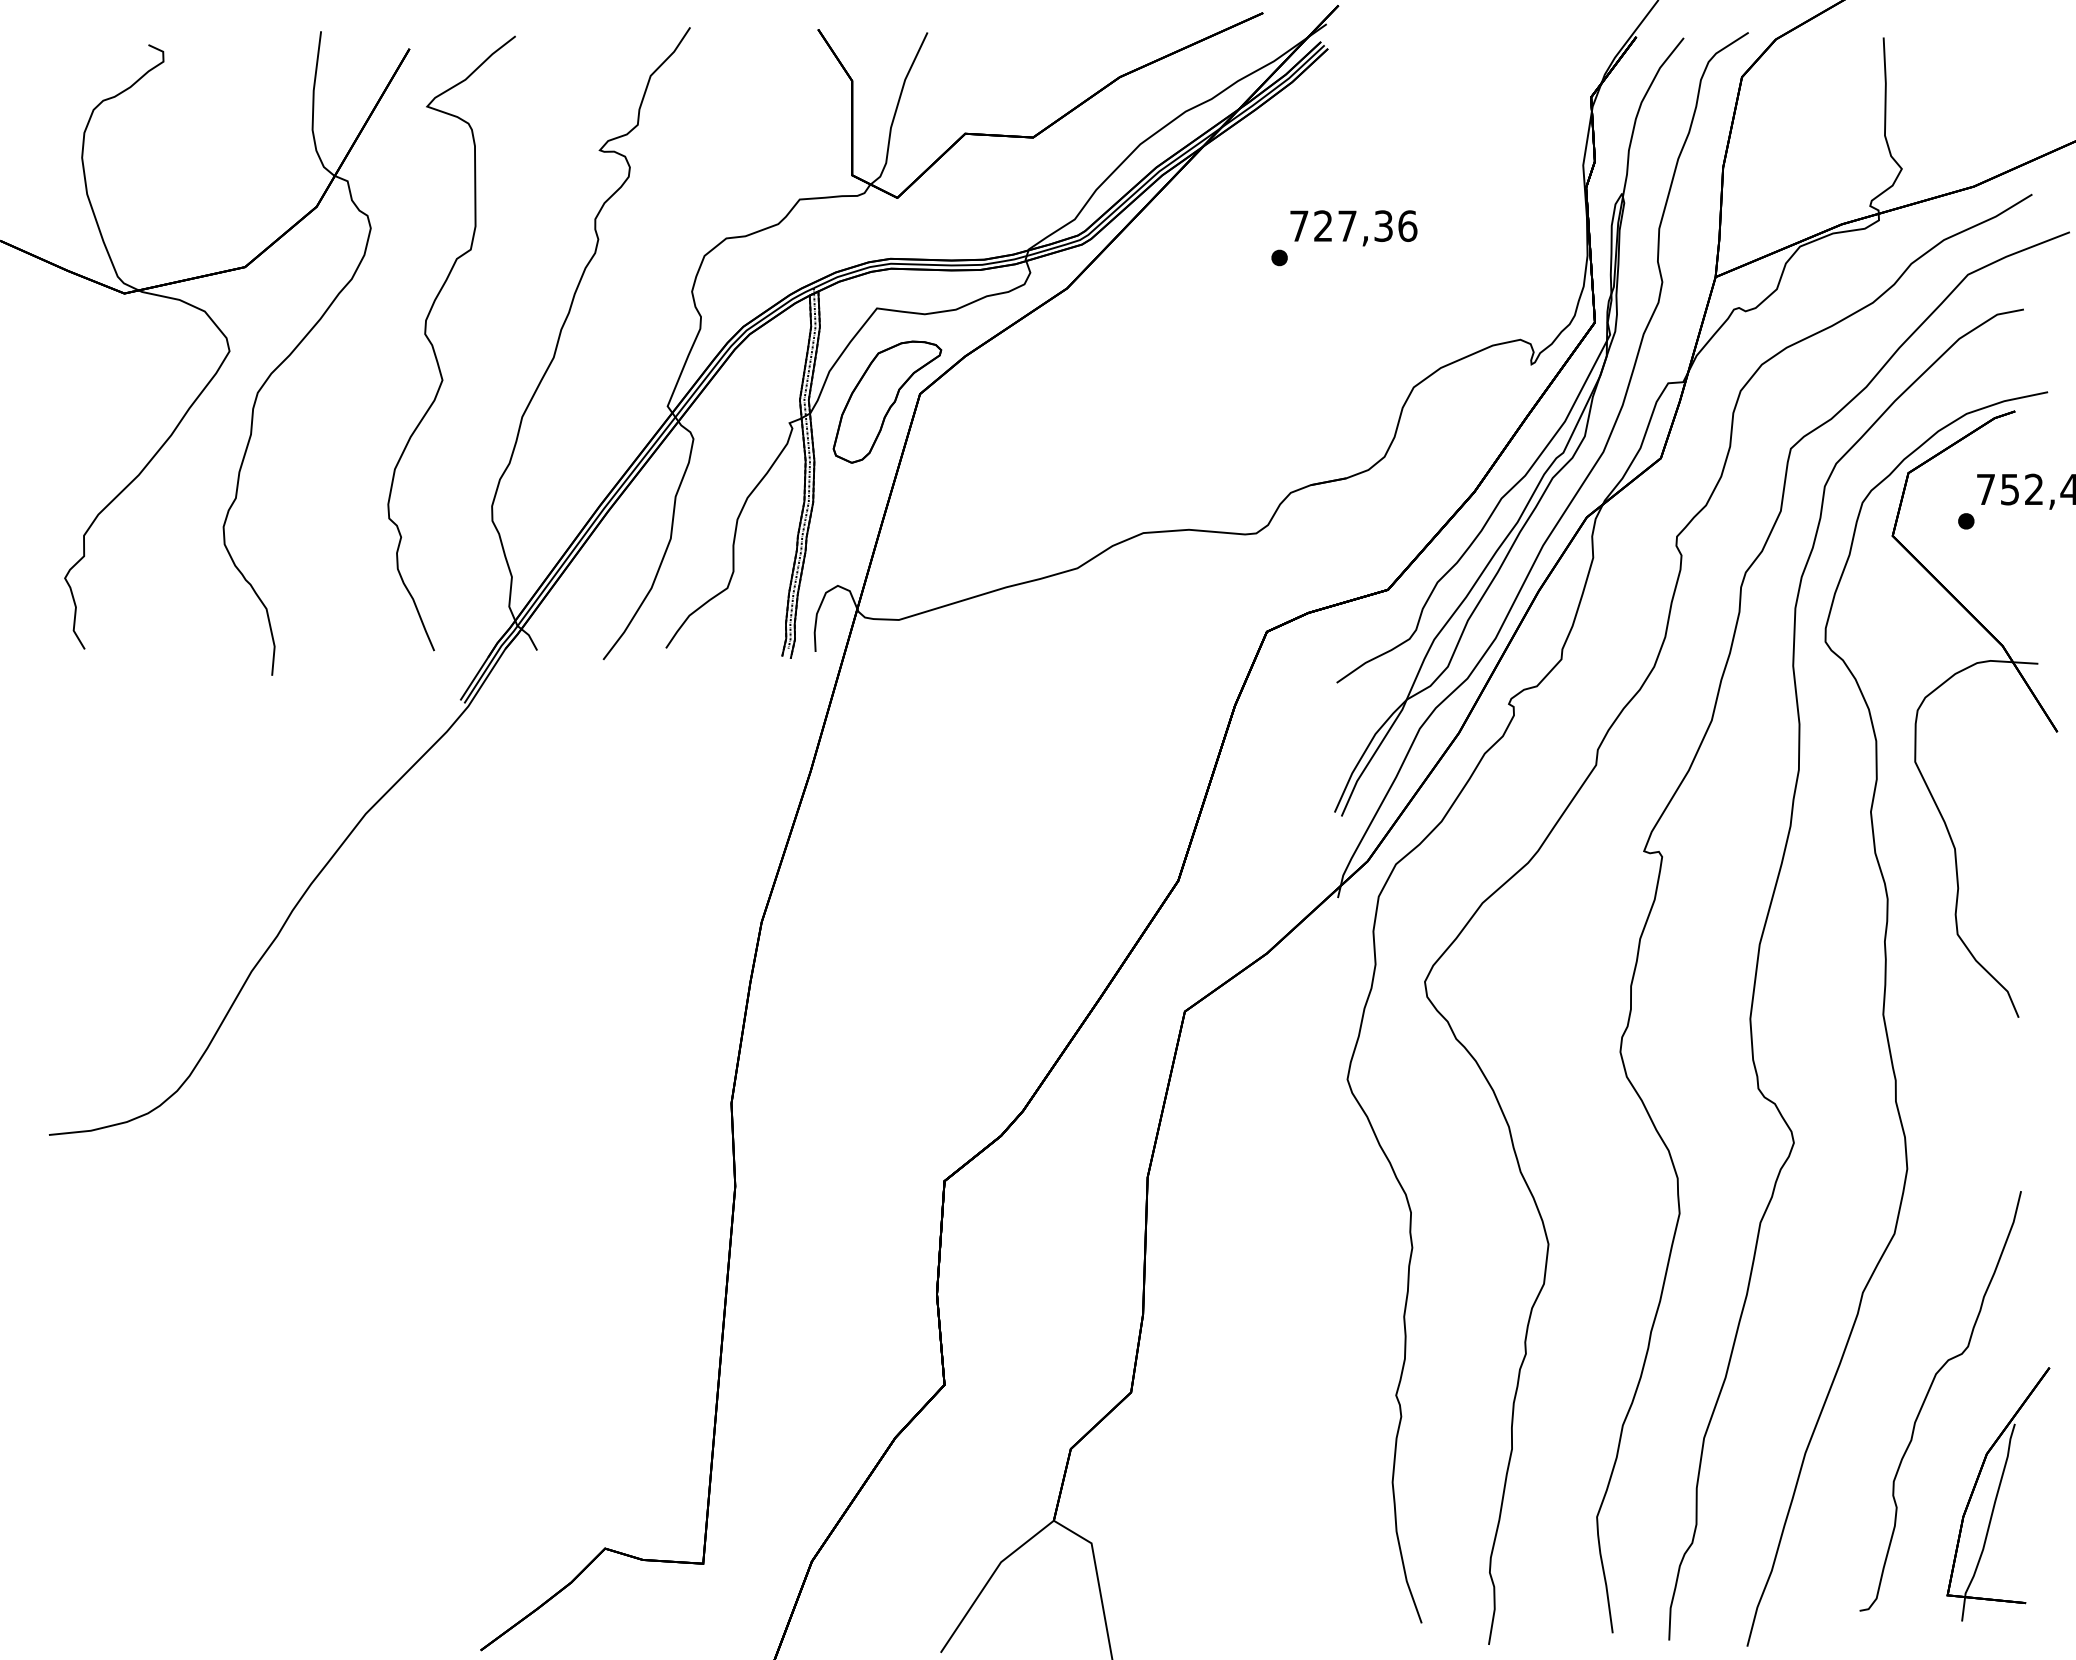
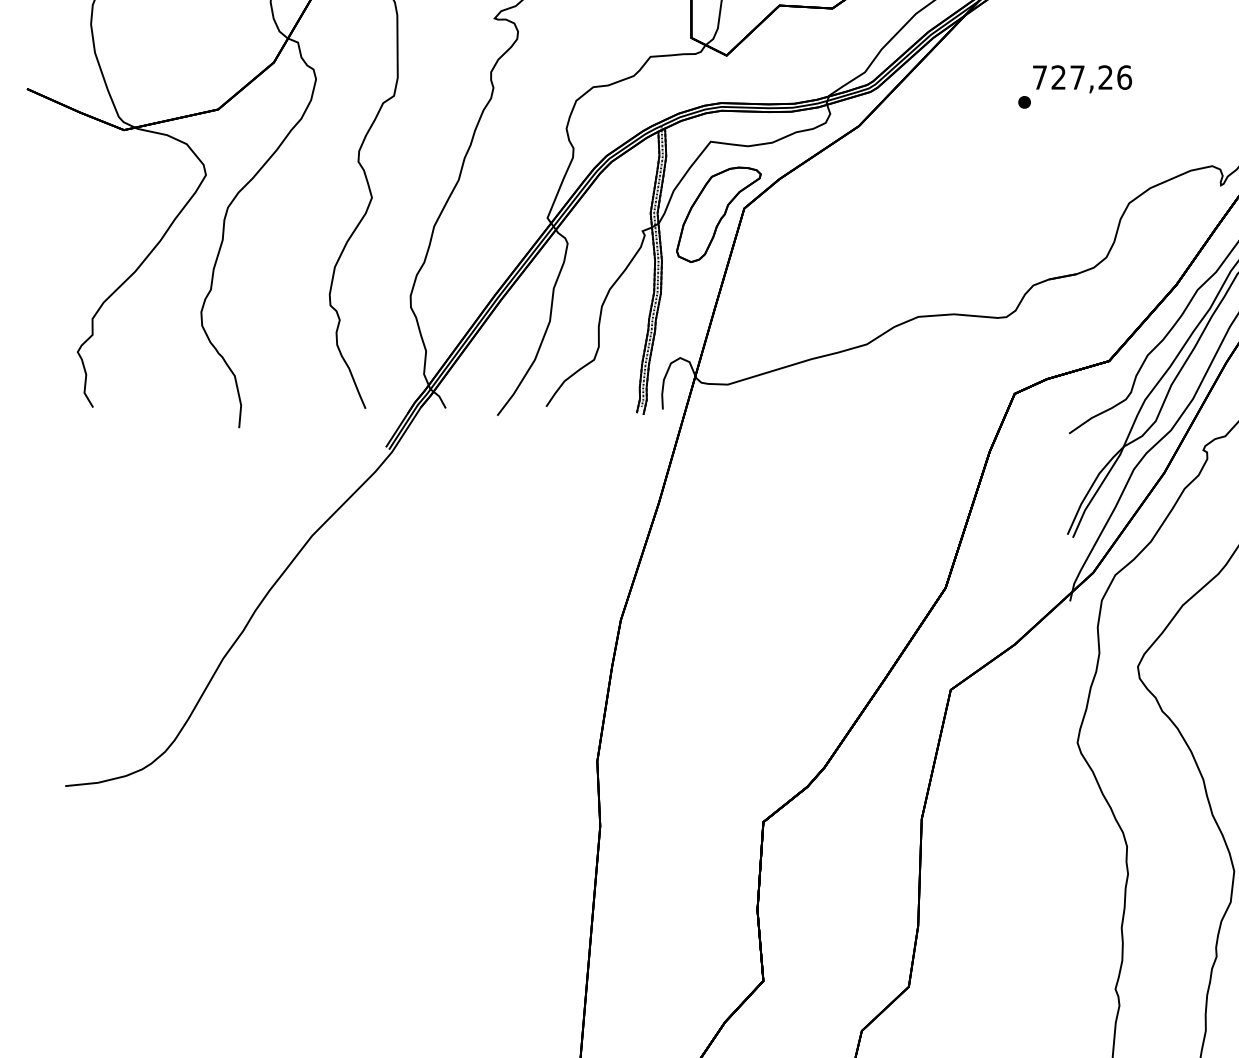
text: (1383, 226) -> (1105, 77), 727,36 -> 727,26

